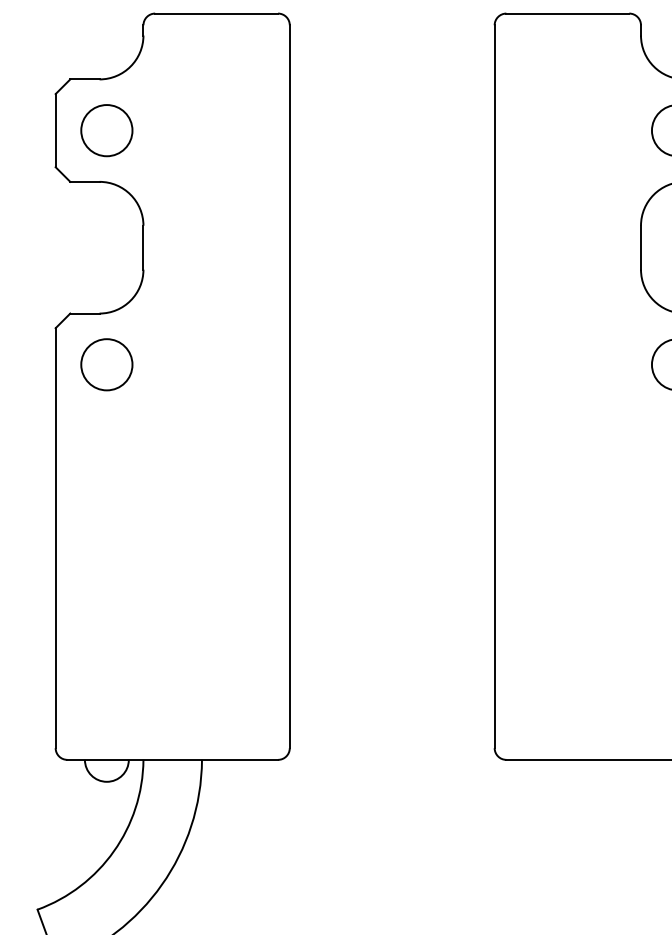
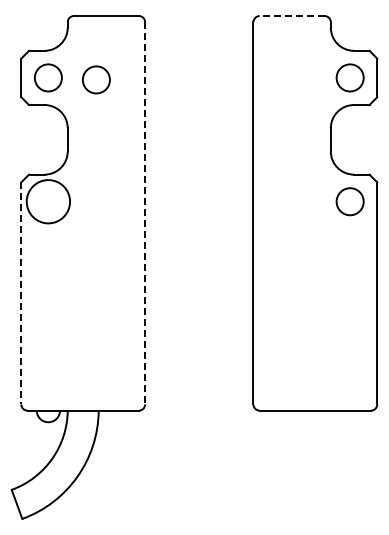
line: (566, 14) -> (291, 16), solid -> dashed
circle: (197, 133) -> (96, 79), added
circle: (105, 364) -> (47, 201), size x1.6
line: (290, 387) -> (145, 213), solid -> dashed
line: (56, 538) -> (21, 293), solid -> dashed

